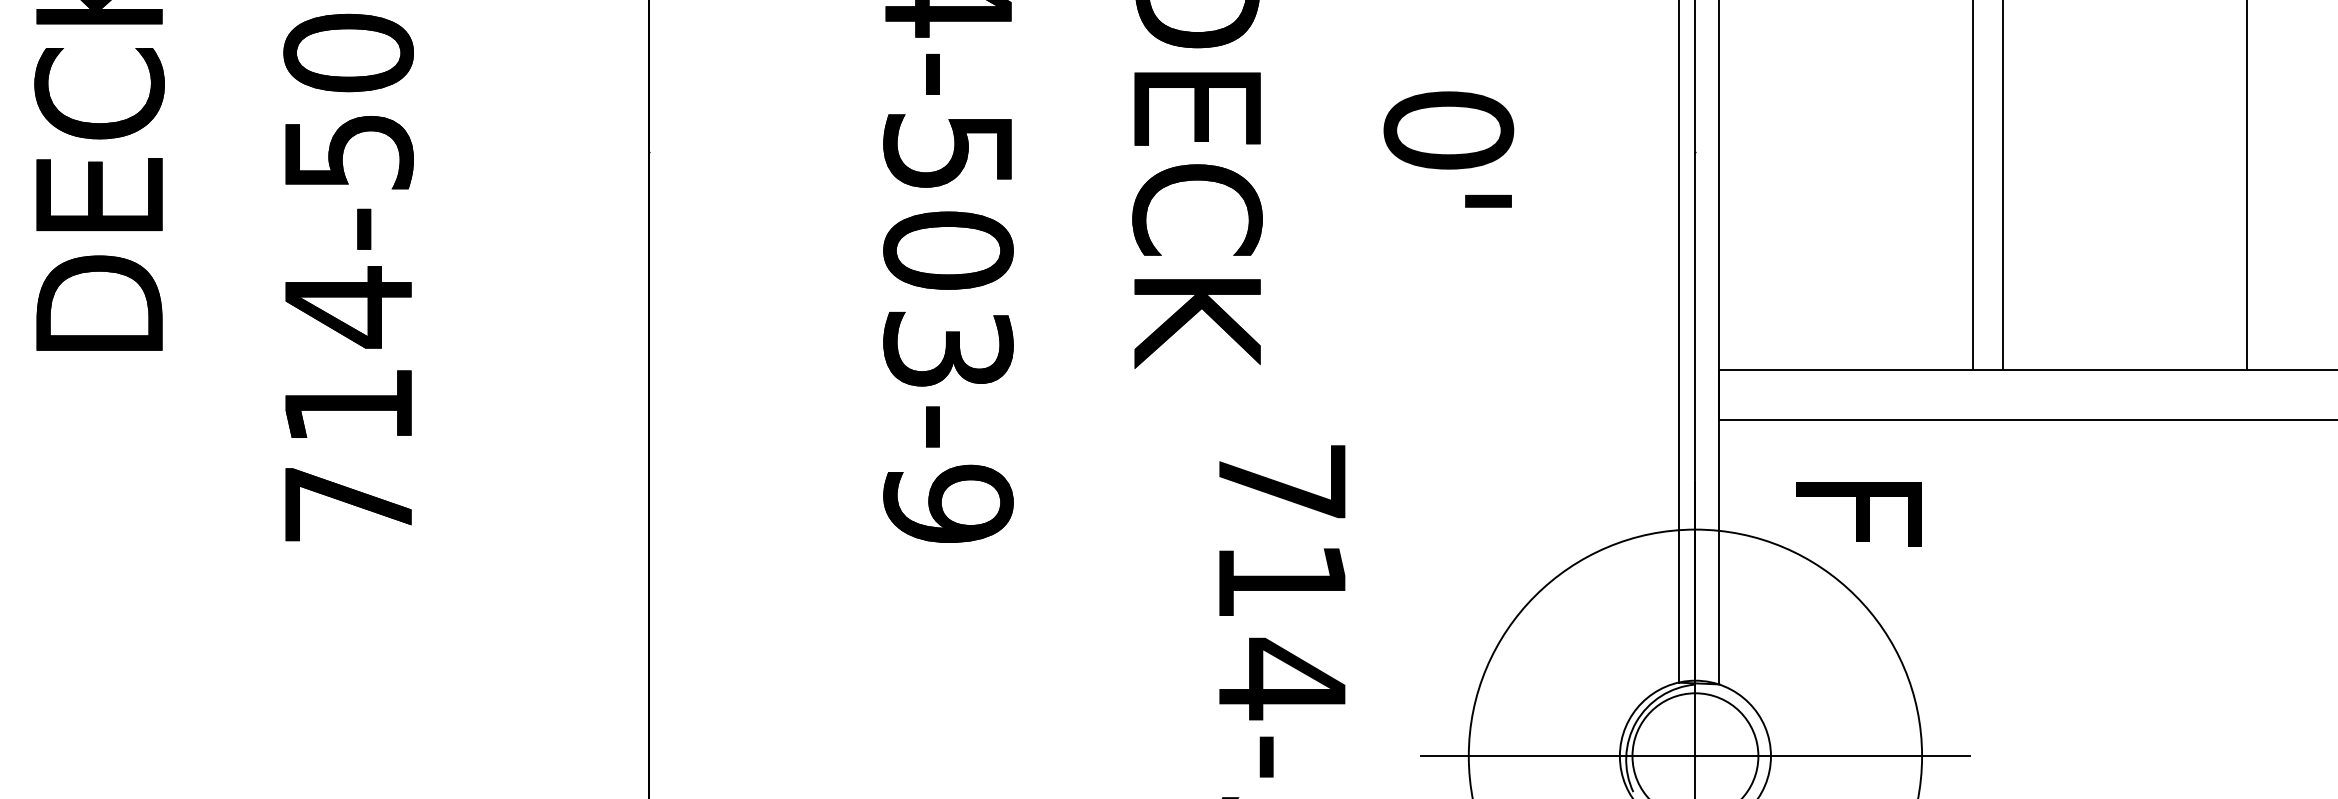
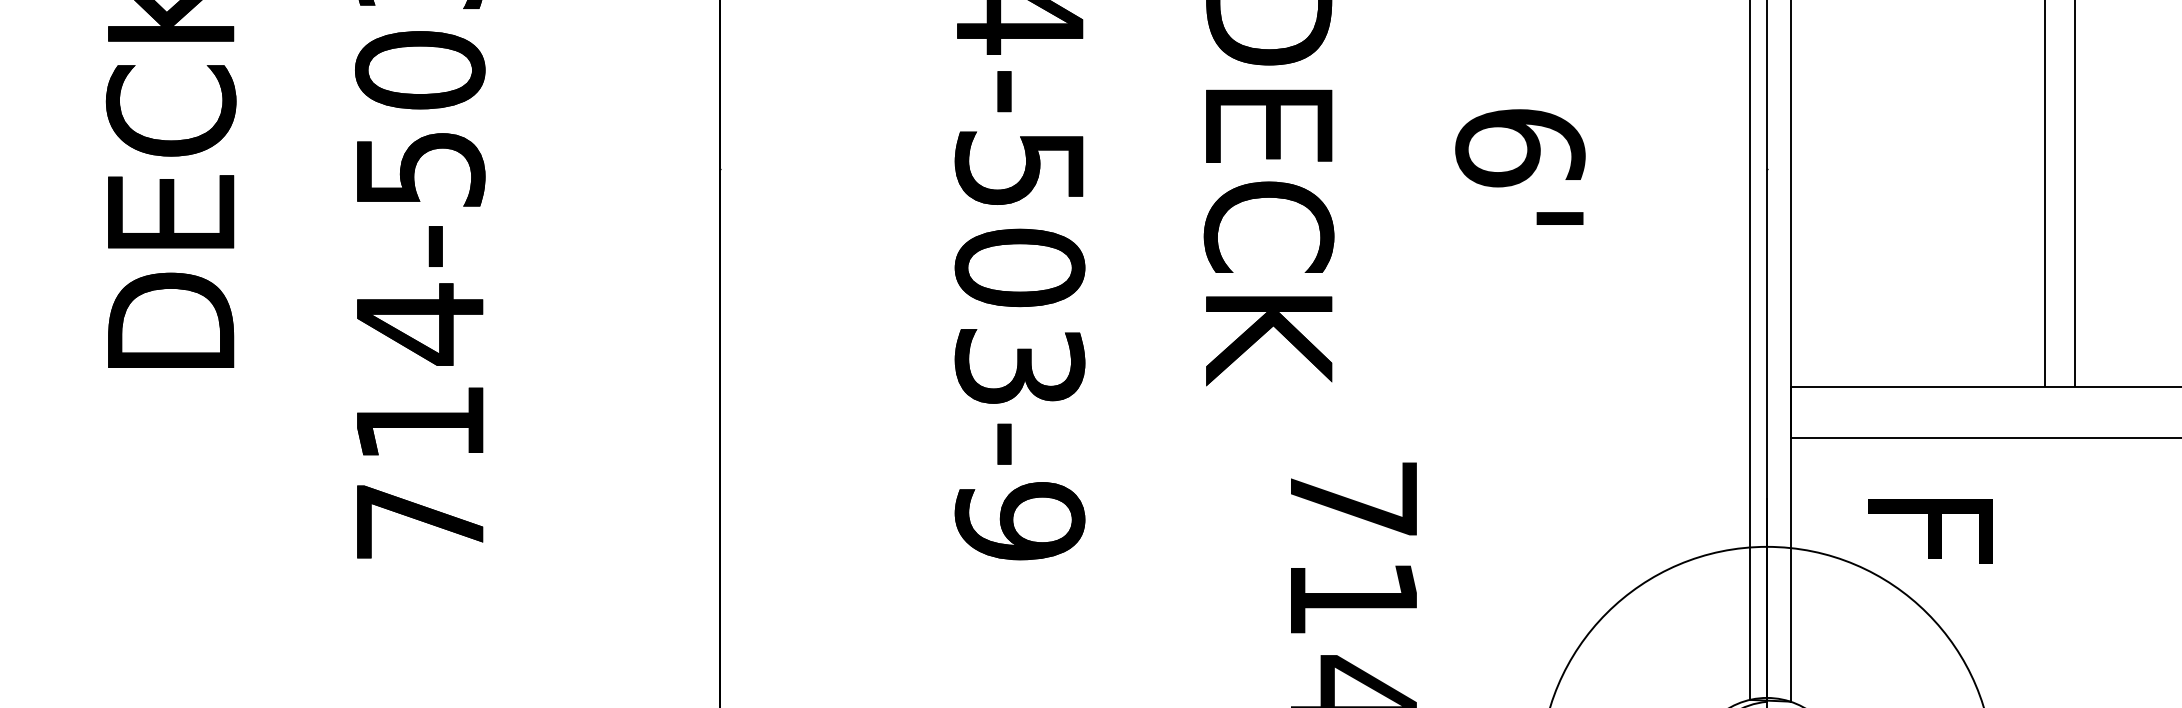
text: (1448, 130) -> (1520, 147), 0' -> 6'

